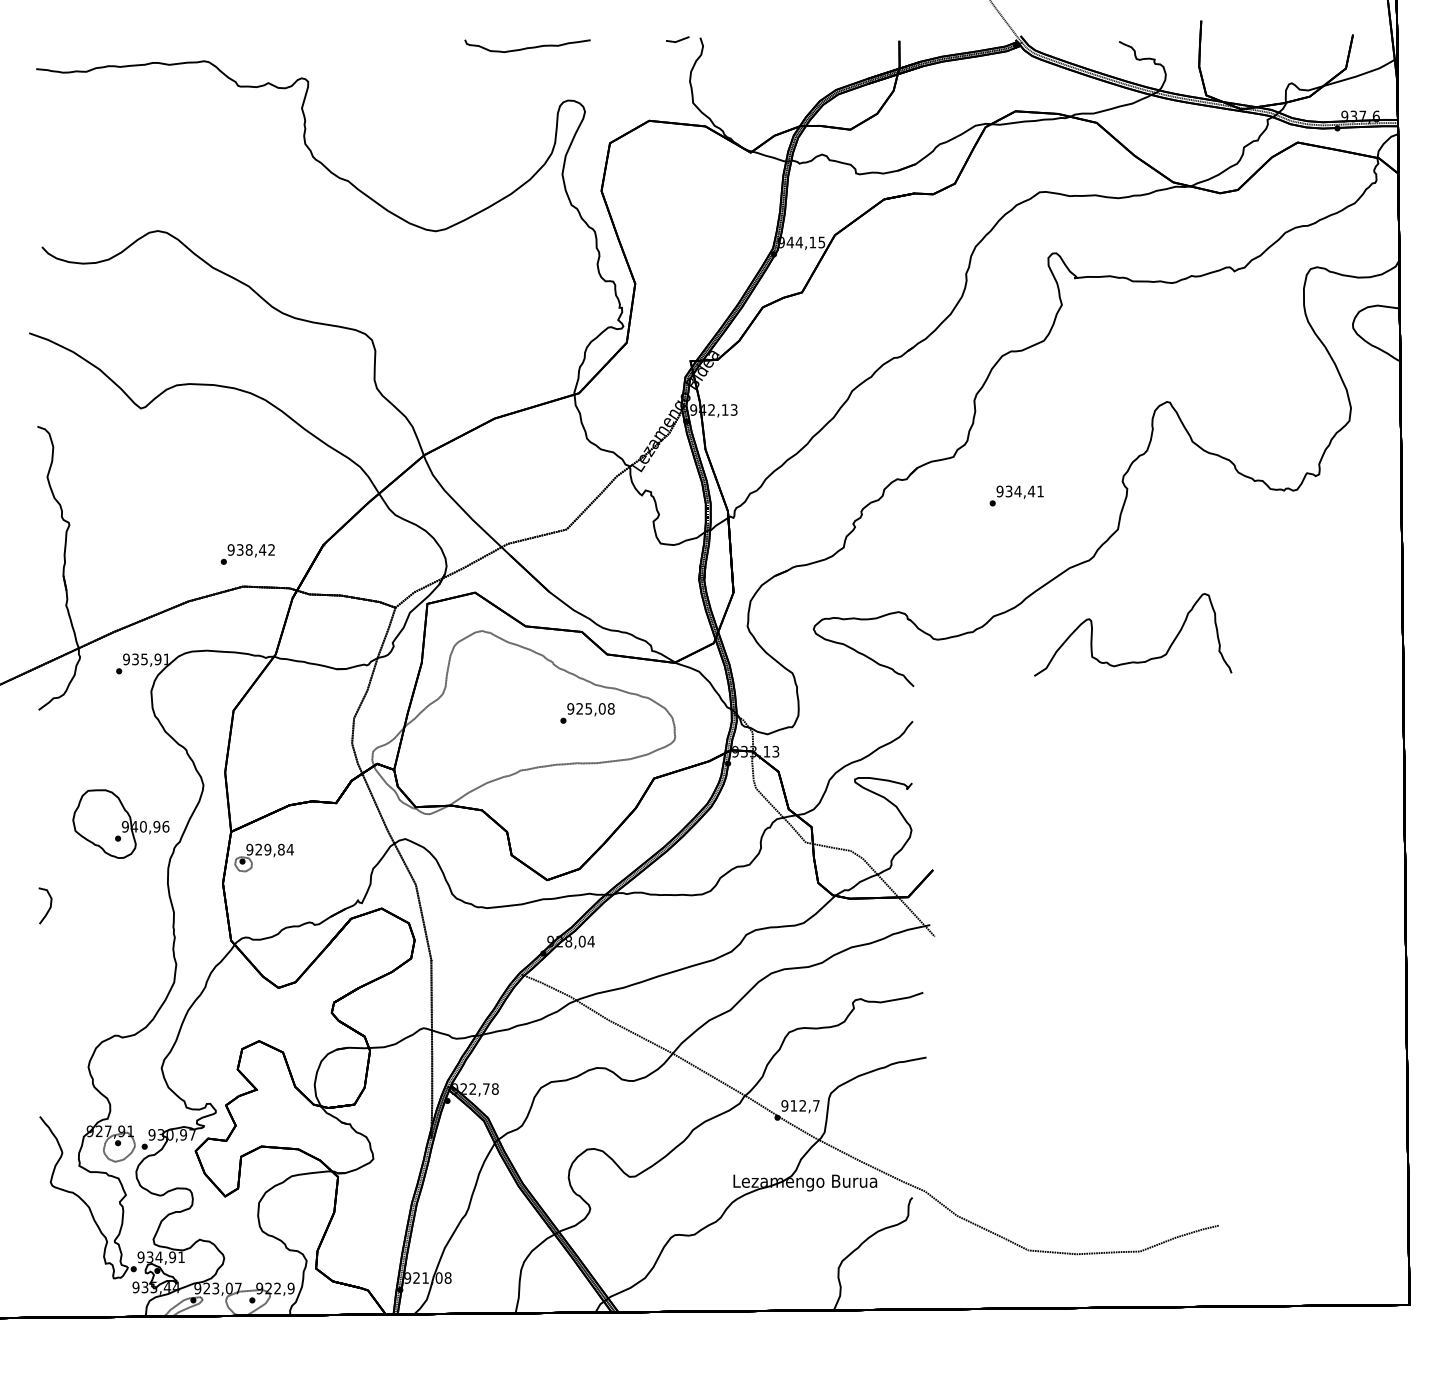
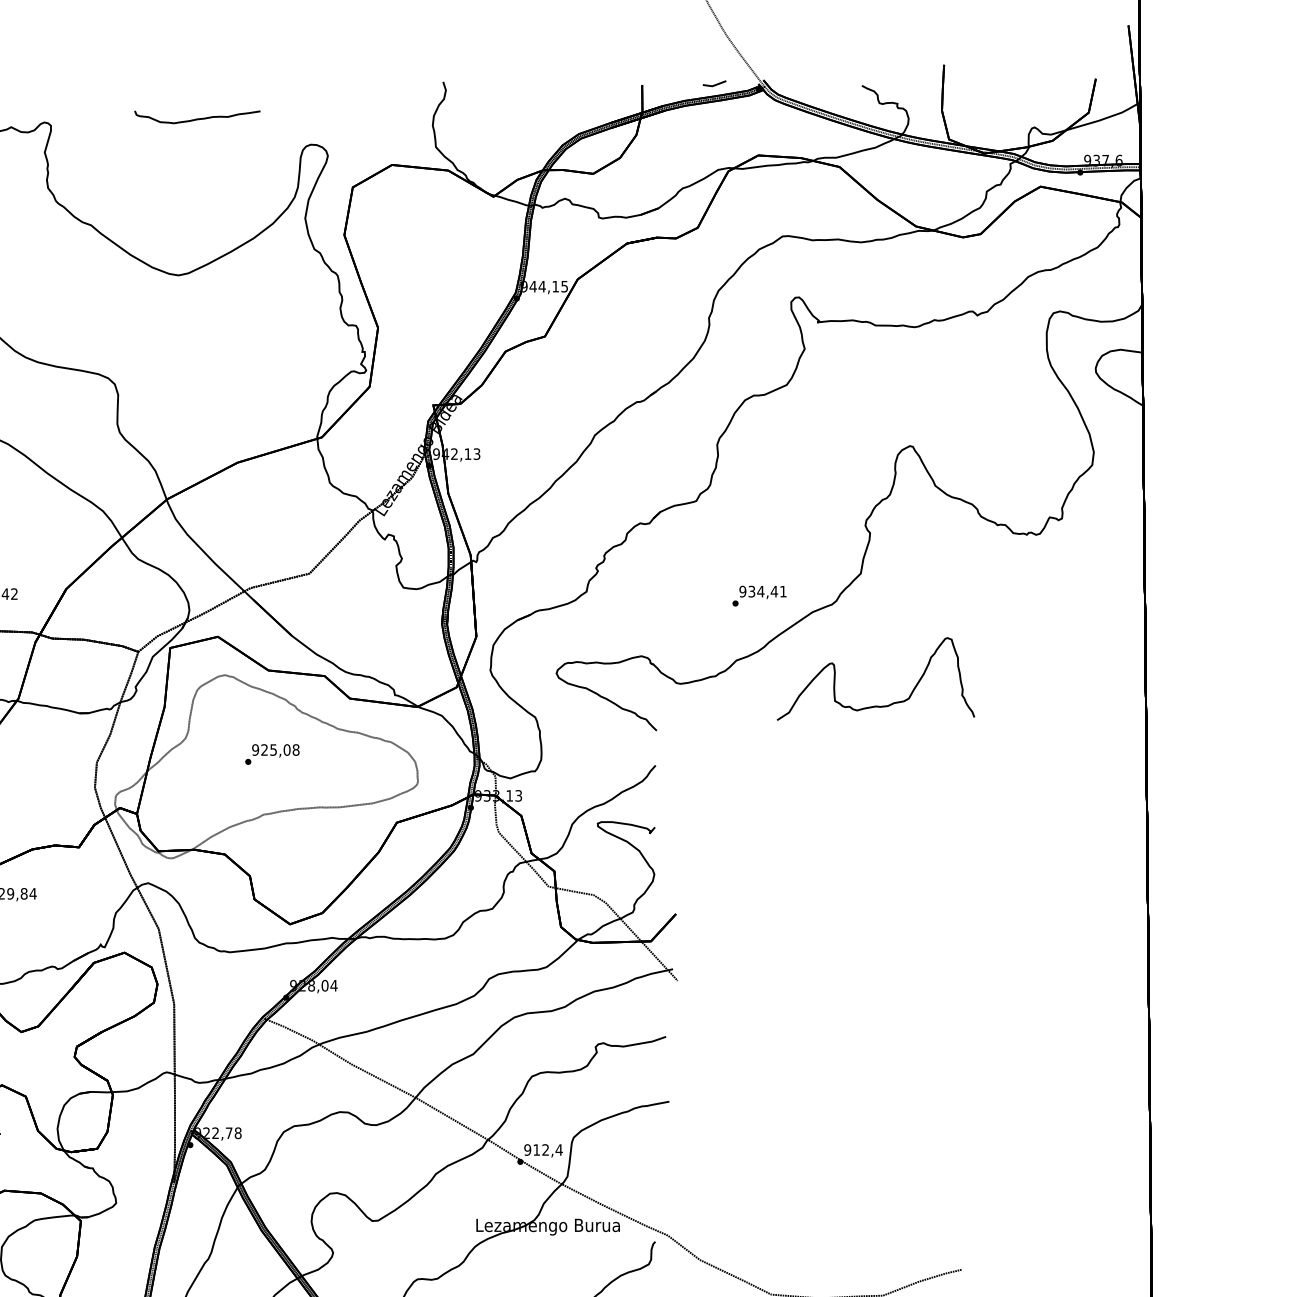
line: (677, 40) -> (714, 84), moved
curve: (527, 47) -> (197, 118), moved
text: (1016, 495) -> (759, 595), moved
text: (587, 713) -> (272, 754), moved
text: (816, 1105) -> (559, 1149), 912,7 -> 912,4

